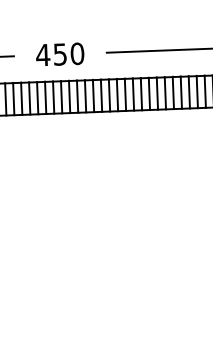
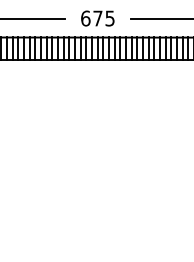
text: (59, 54) -> (97, 18), 450 -> 675

